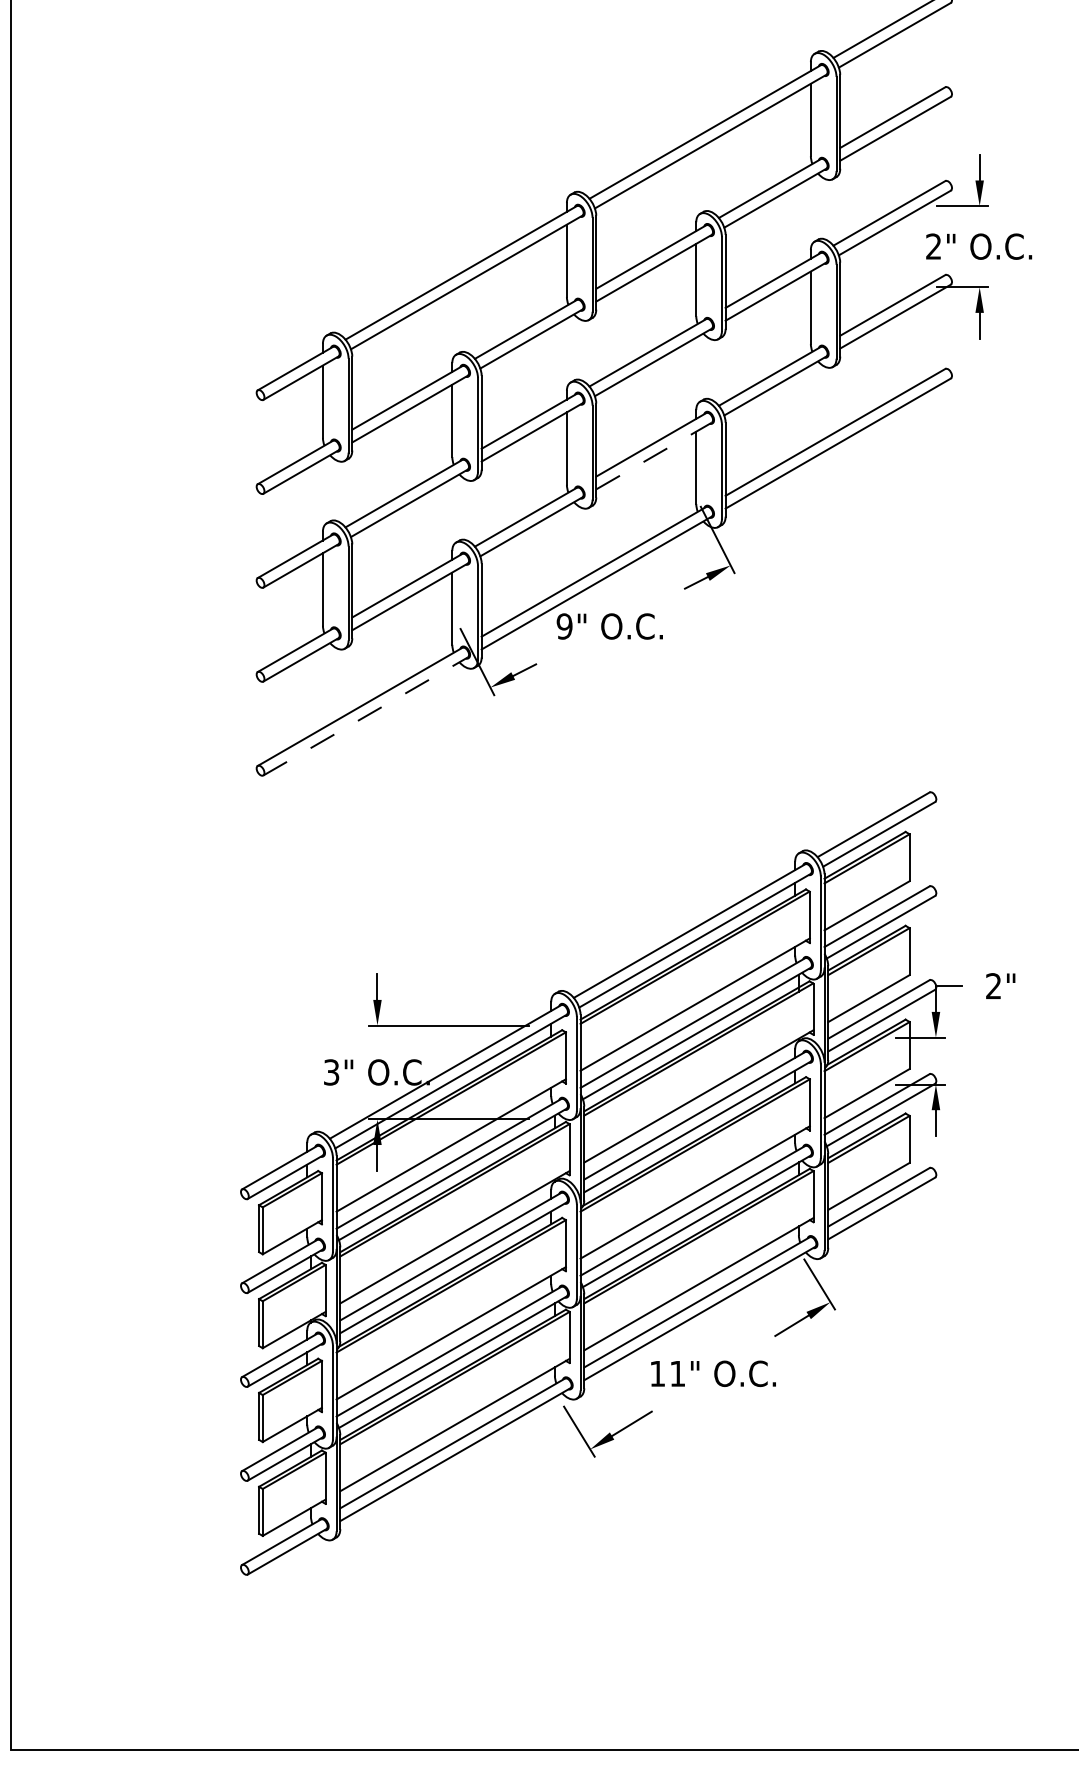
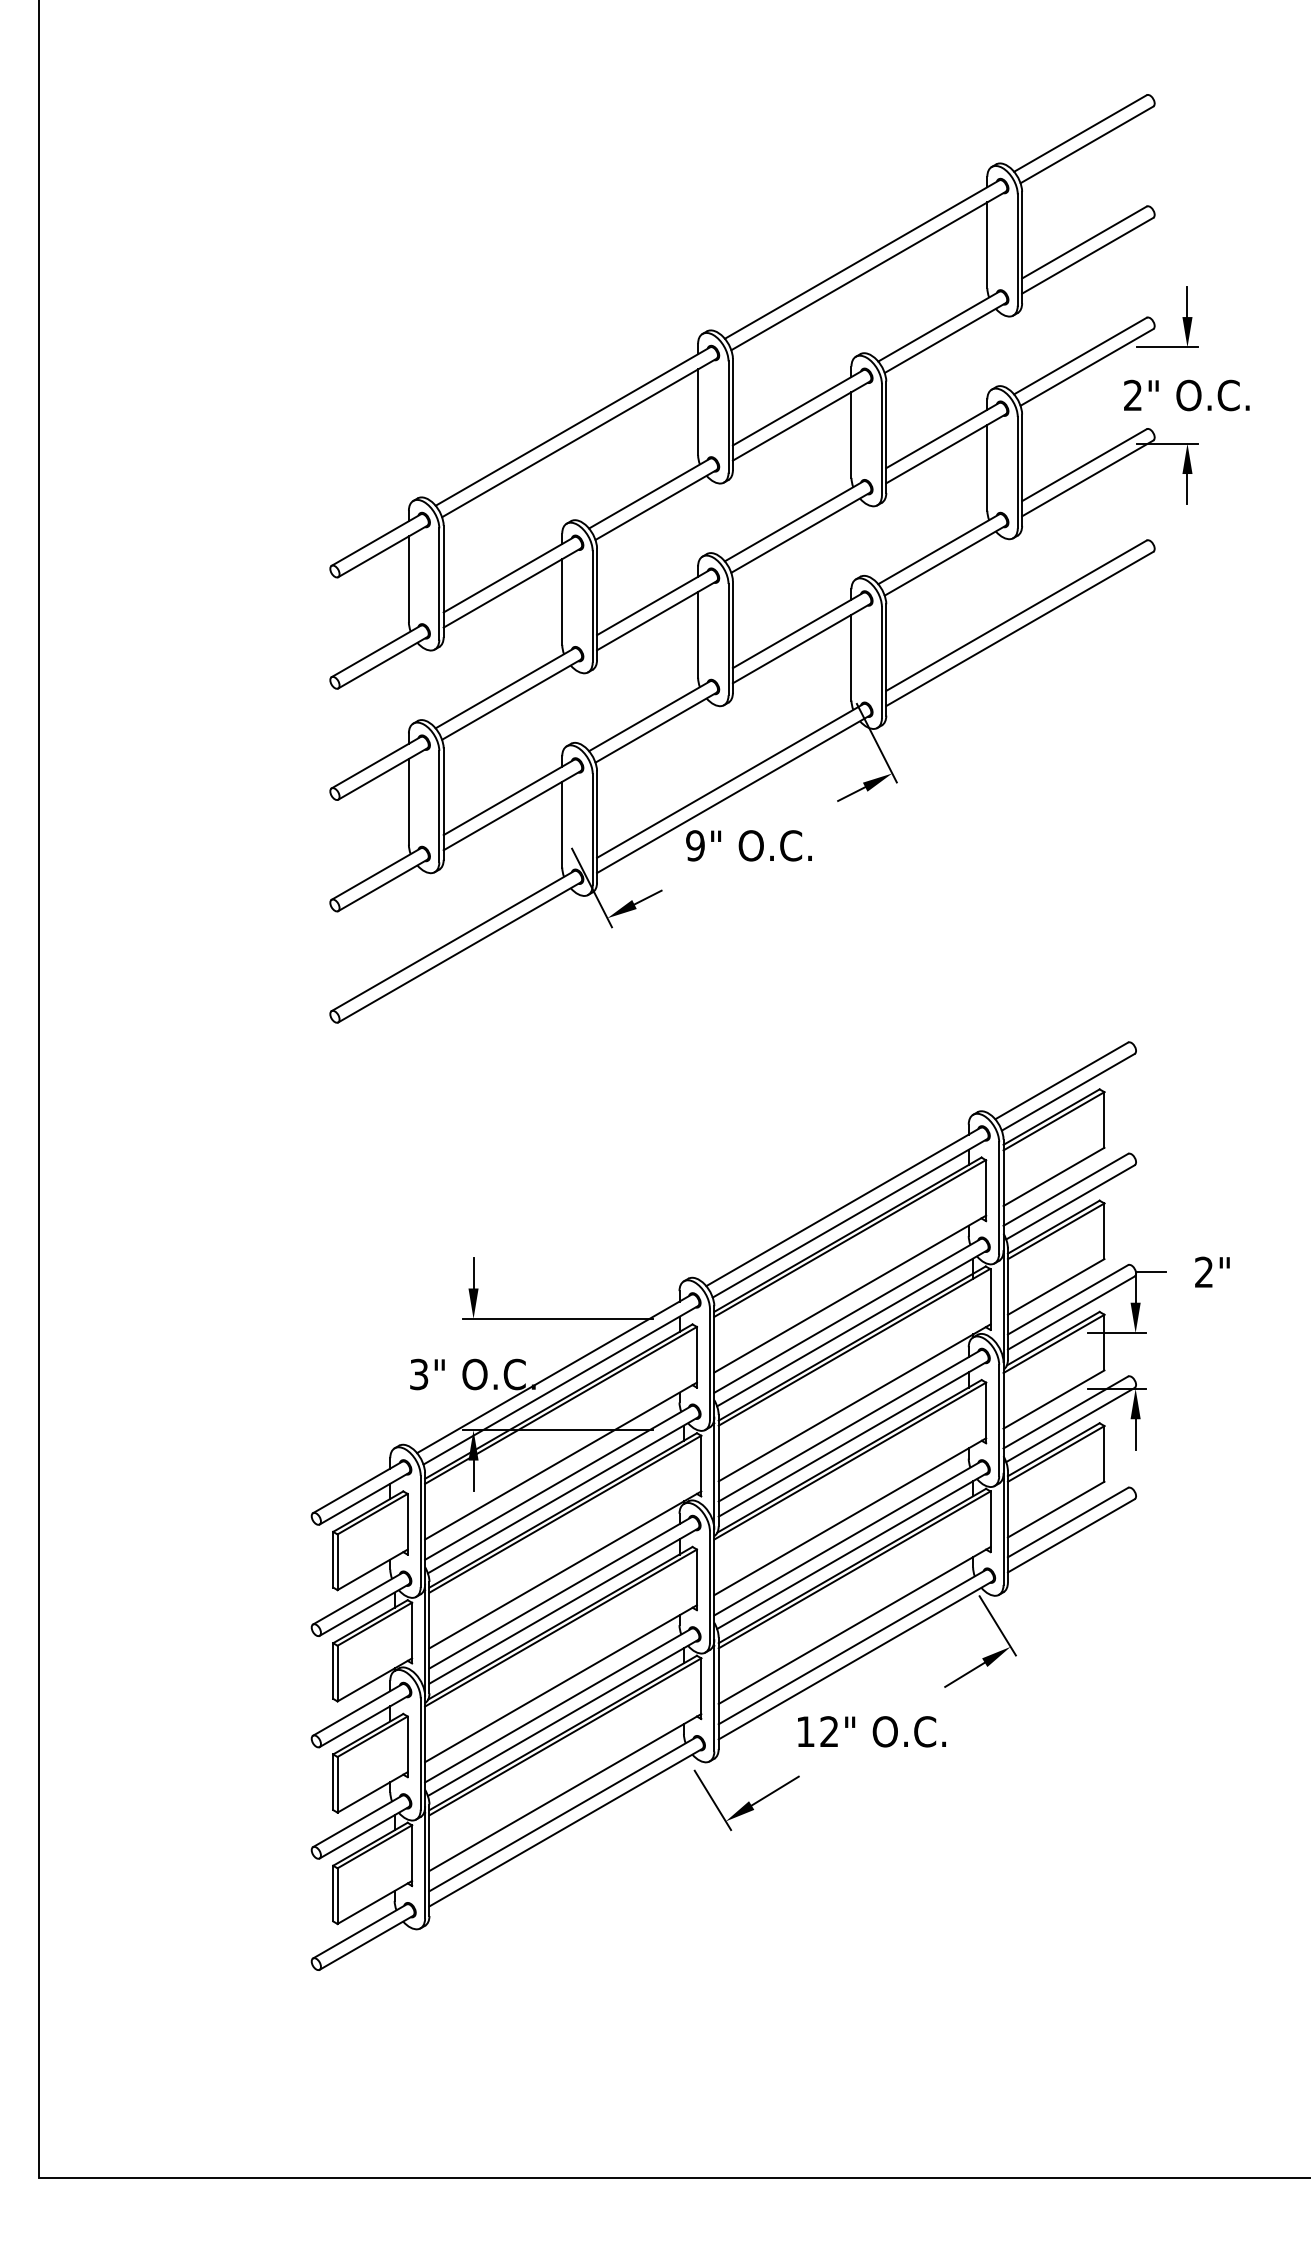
line: (654, 455) -> (801, 643), dashed -> solid
line: (365, 716) -> (459, 952), dashed -> solid
text: (677, 1373) -> (829, 1731), 11" -> 12"

